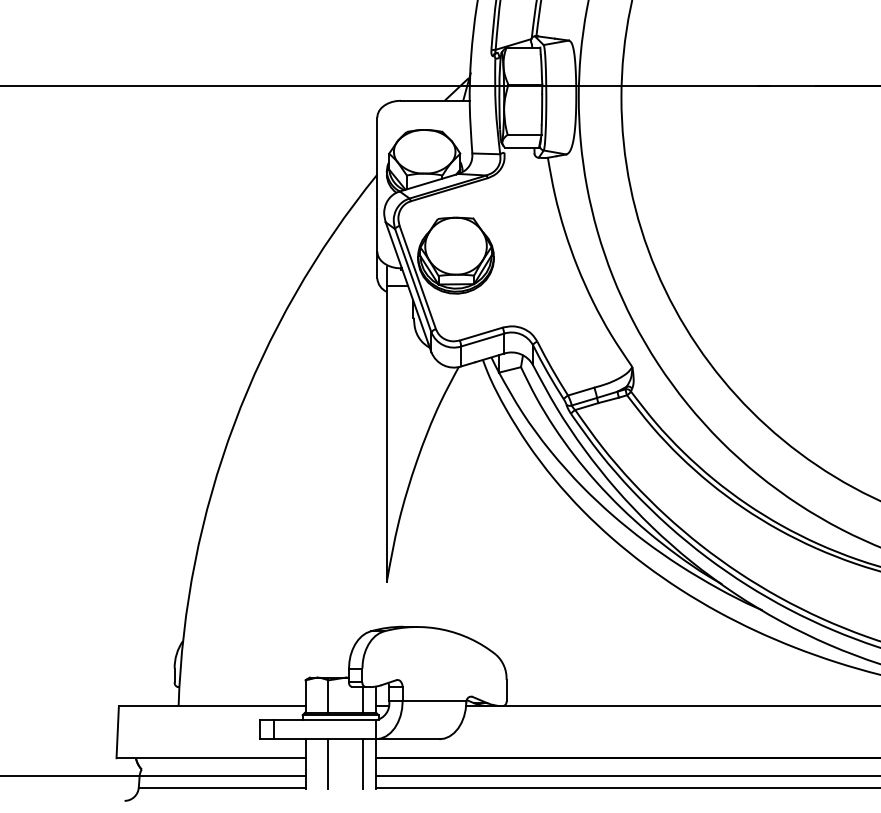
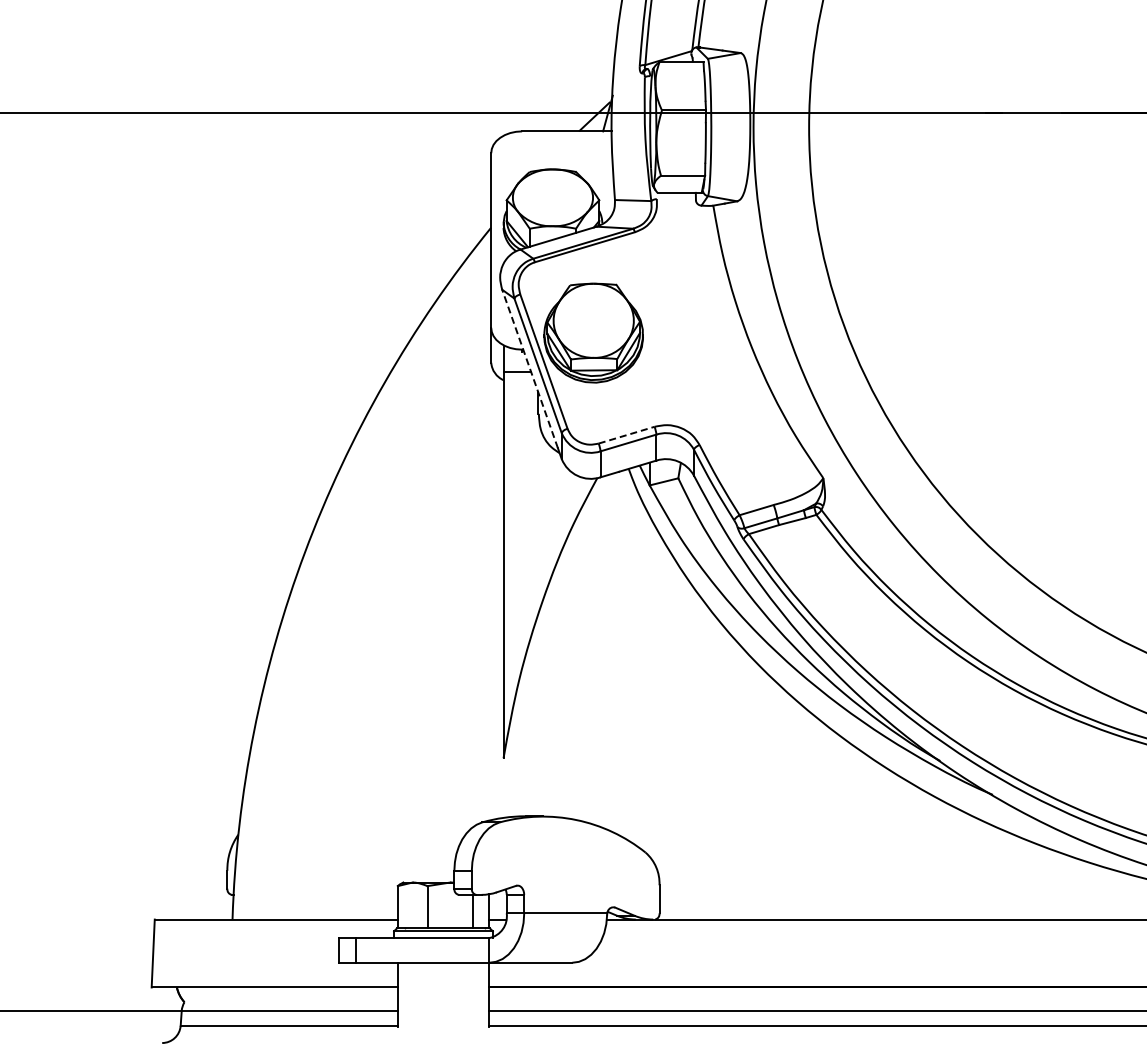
line: (407, 282) -> (530, 368), solid -> dashed
line: (481, 334) -> (627, 435), solid -> dashed
line: (328, 763) -> (427, 994), removed
line: (363, 763) -> (473, 994), removed

